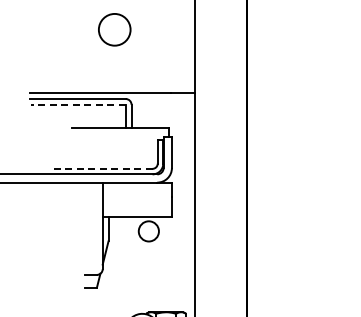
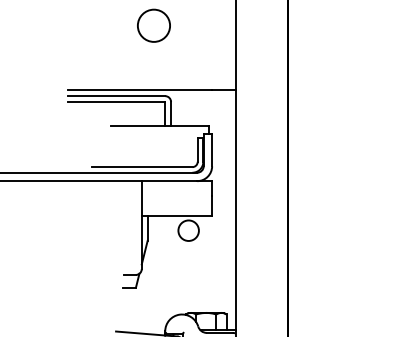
line: (77, 105) -> (116, 102), dashed -> solid
line: (103, 169) -> (142, 167), dashed -> solid

